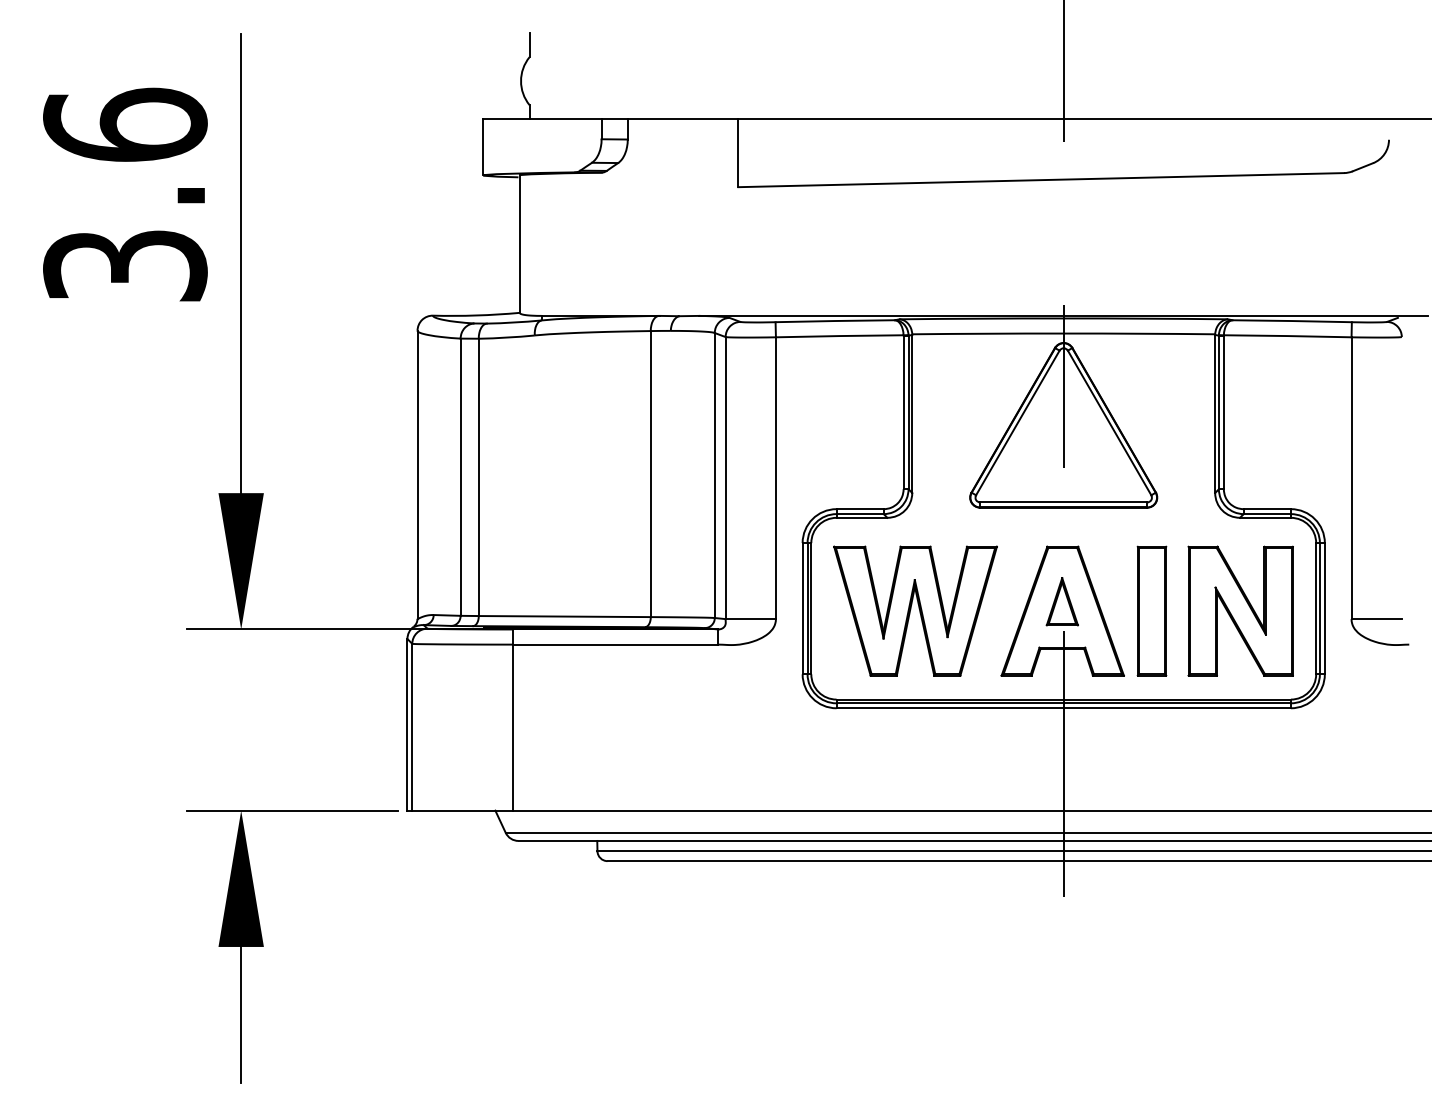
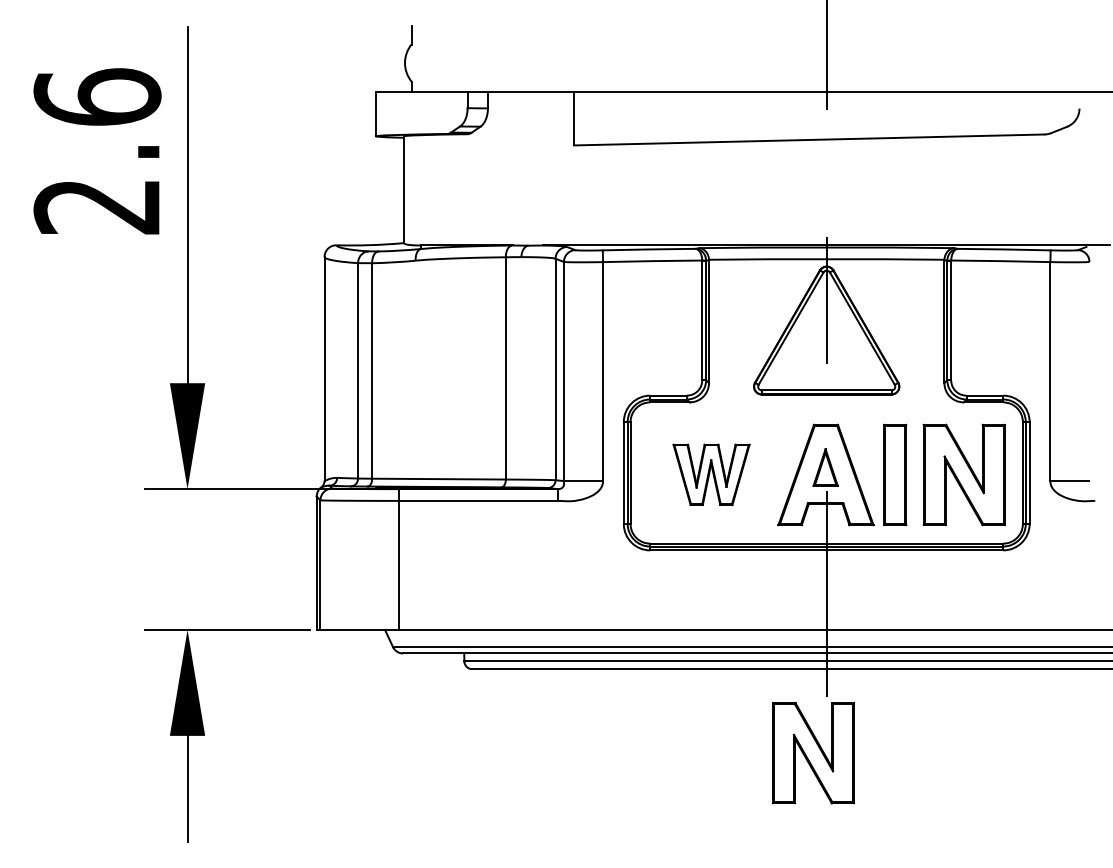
text: (125, 265) -> (97, 206), 3.6 -> 2.6
part: (915, 610) -> (711, 474), size x0.6
part: (1046, 968) -> (813, 752), added

